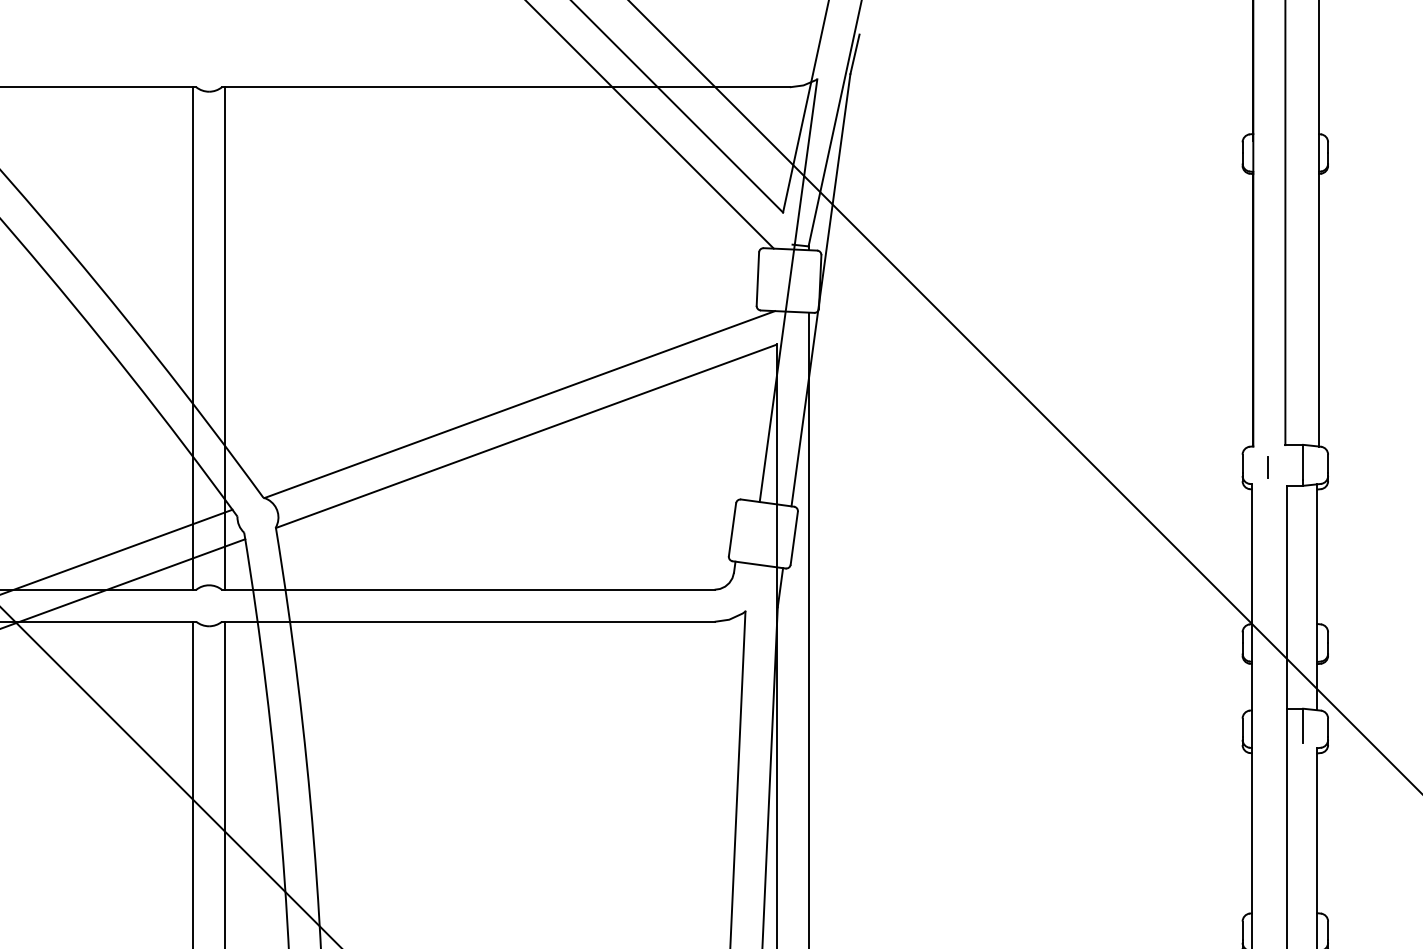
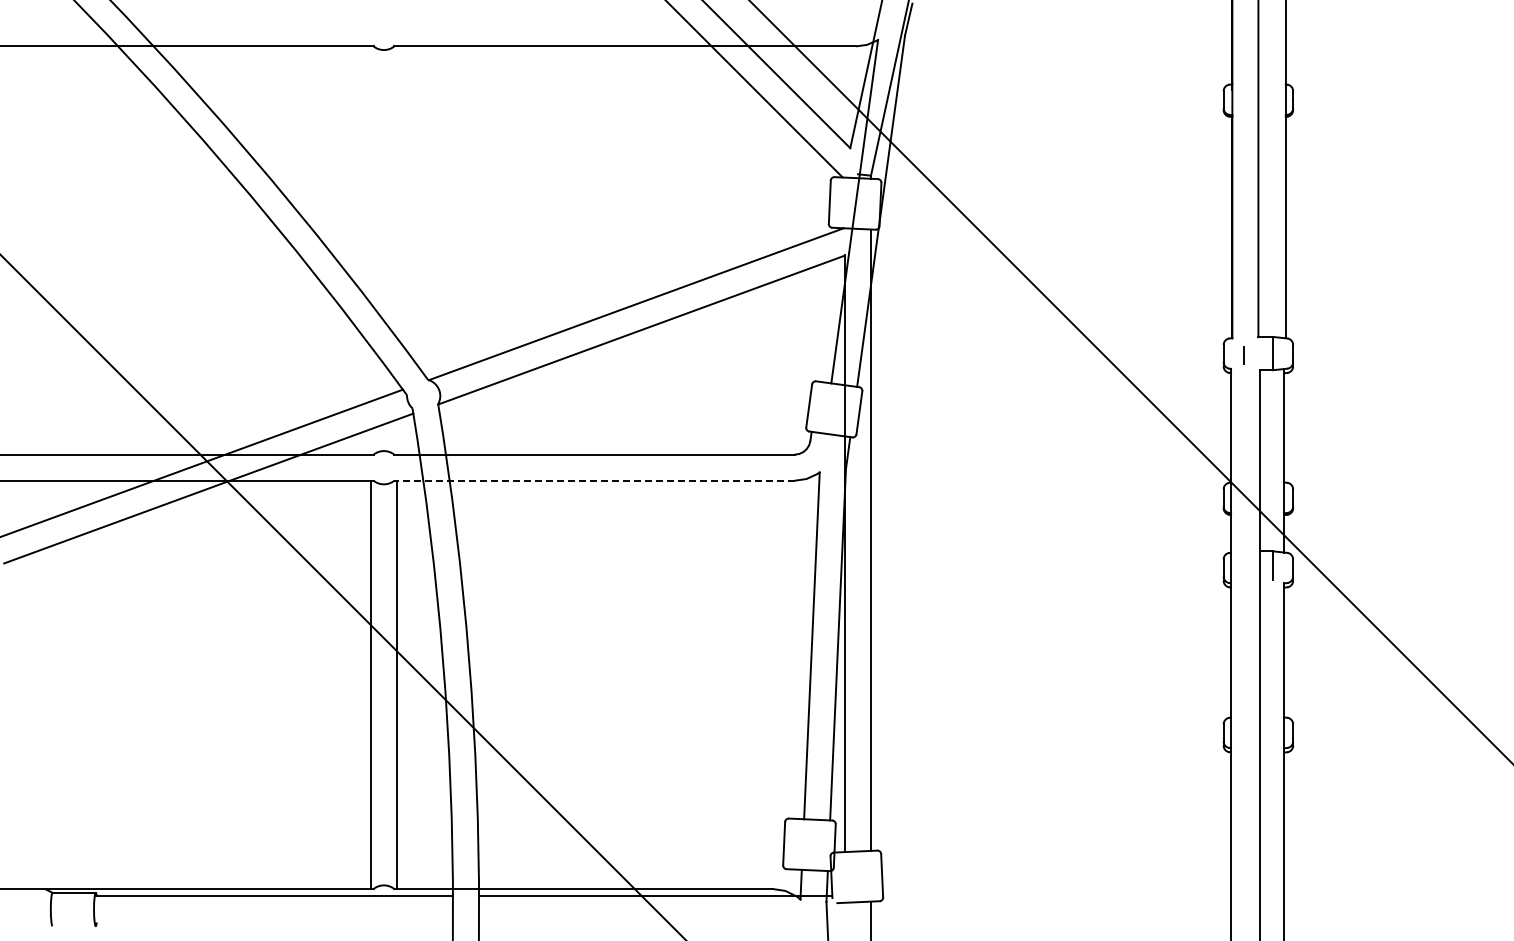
line: (192, 338) -> (370, 250), removed
line: (225, 338) -> (397, 250), removed
line: (468, 621) -> (594, 480), solid -> dashed

